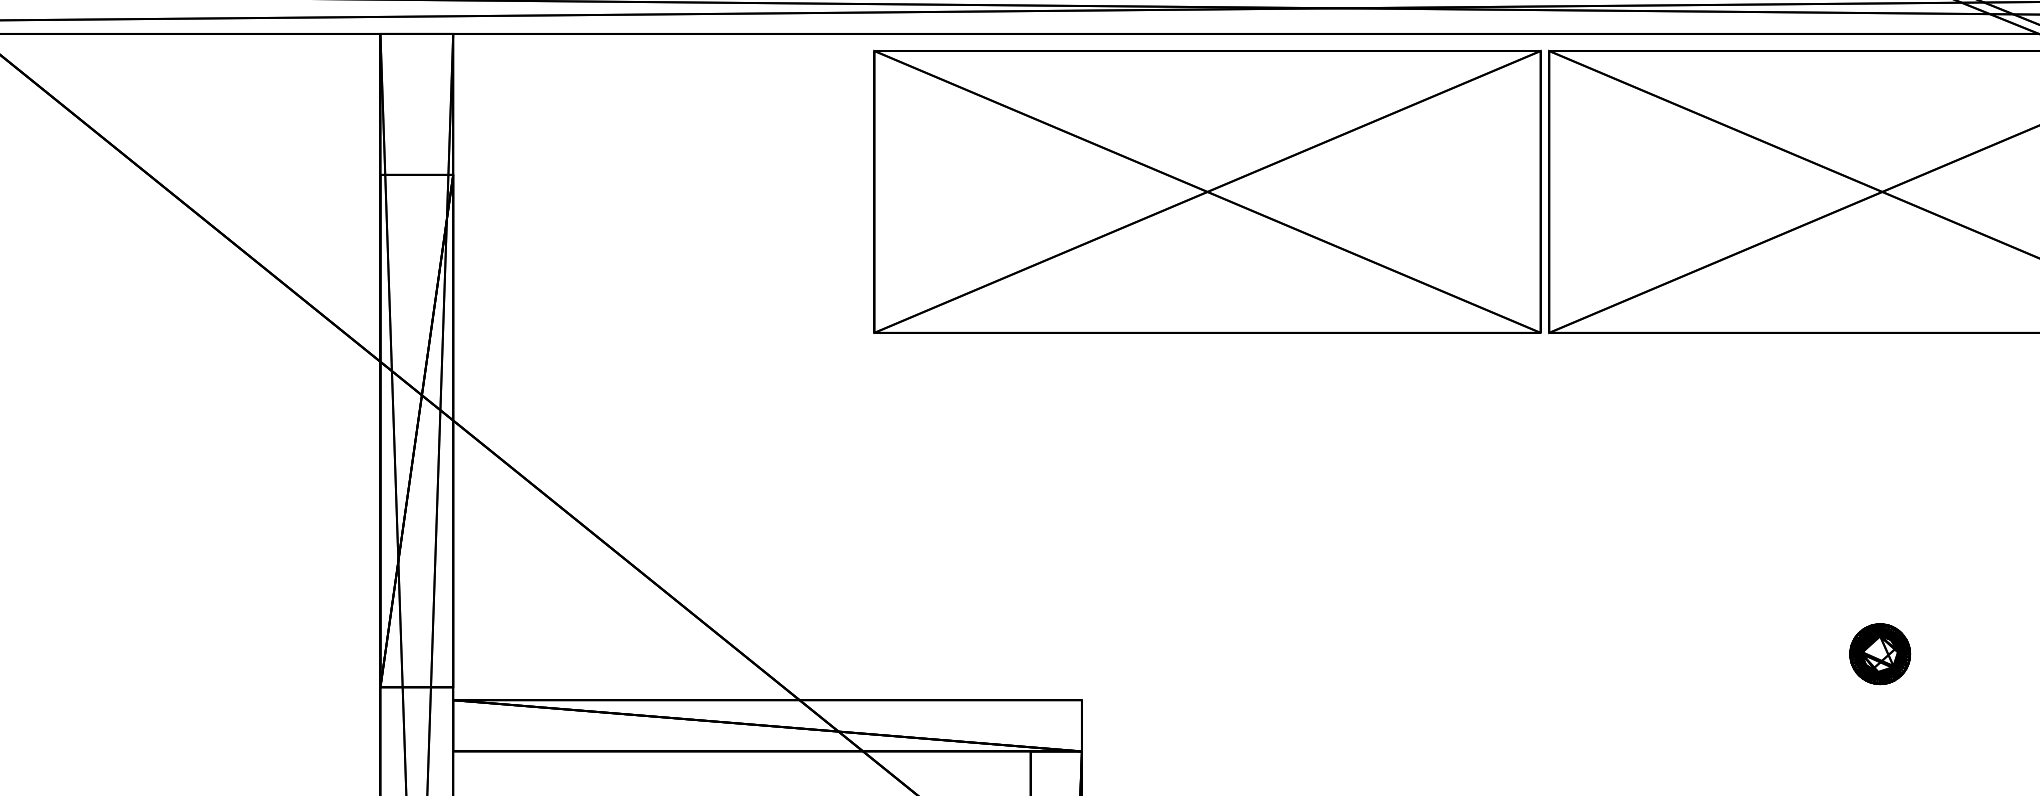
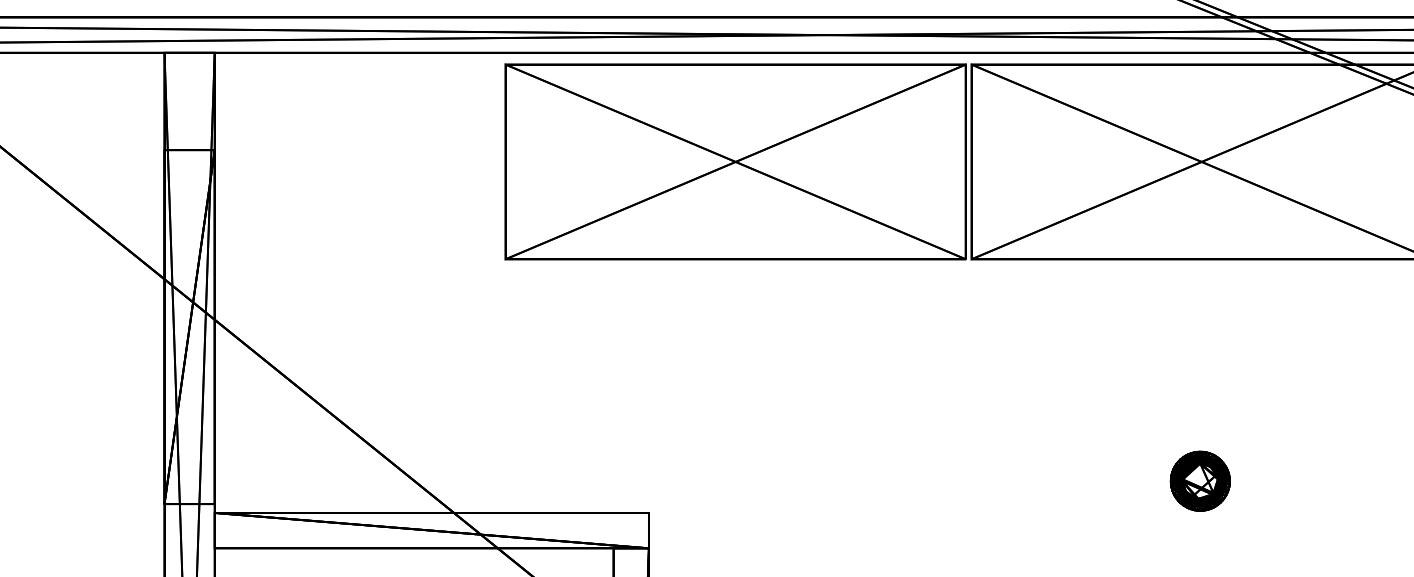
part: (1879, 653) -> (1199, 480), size x1.43

